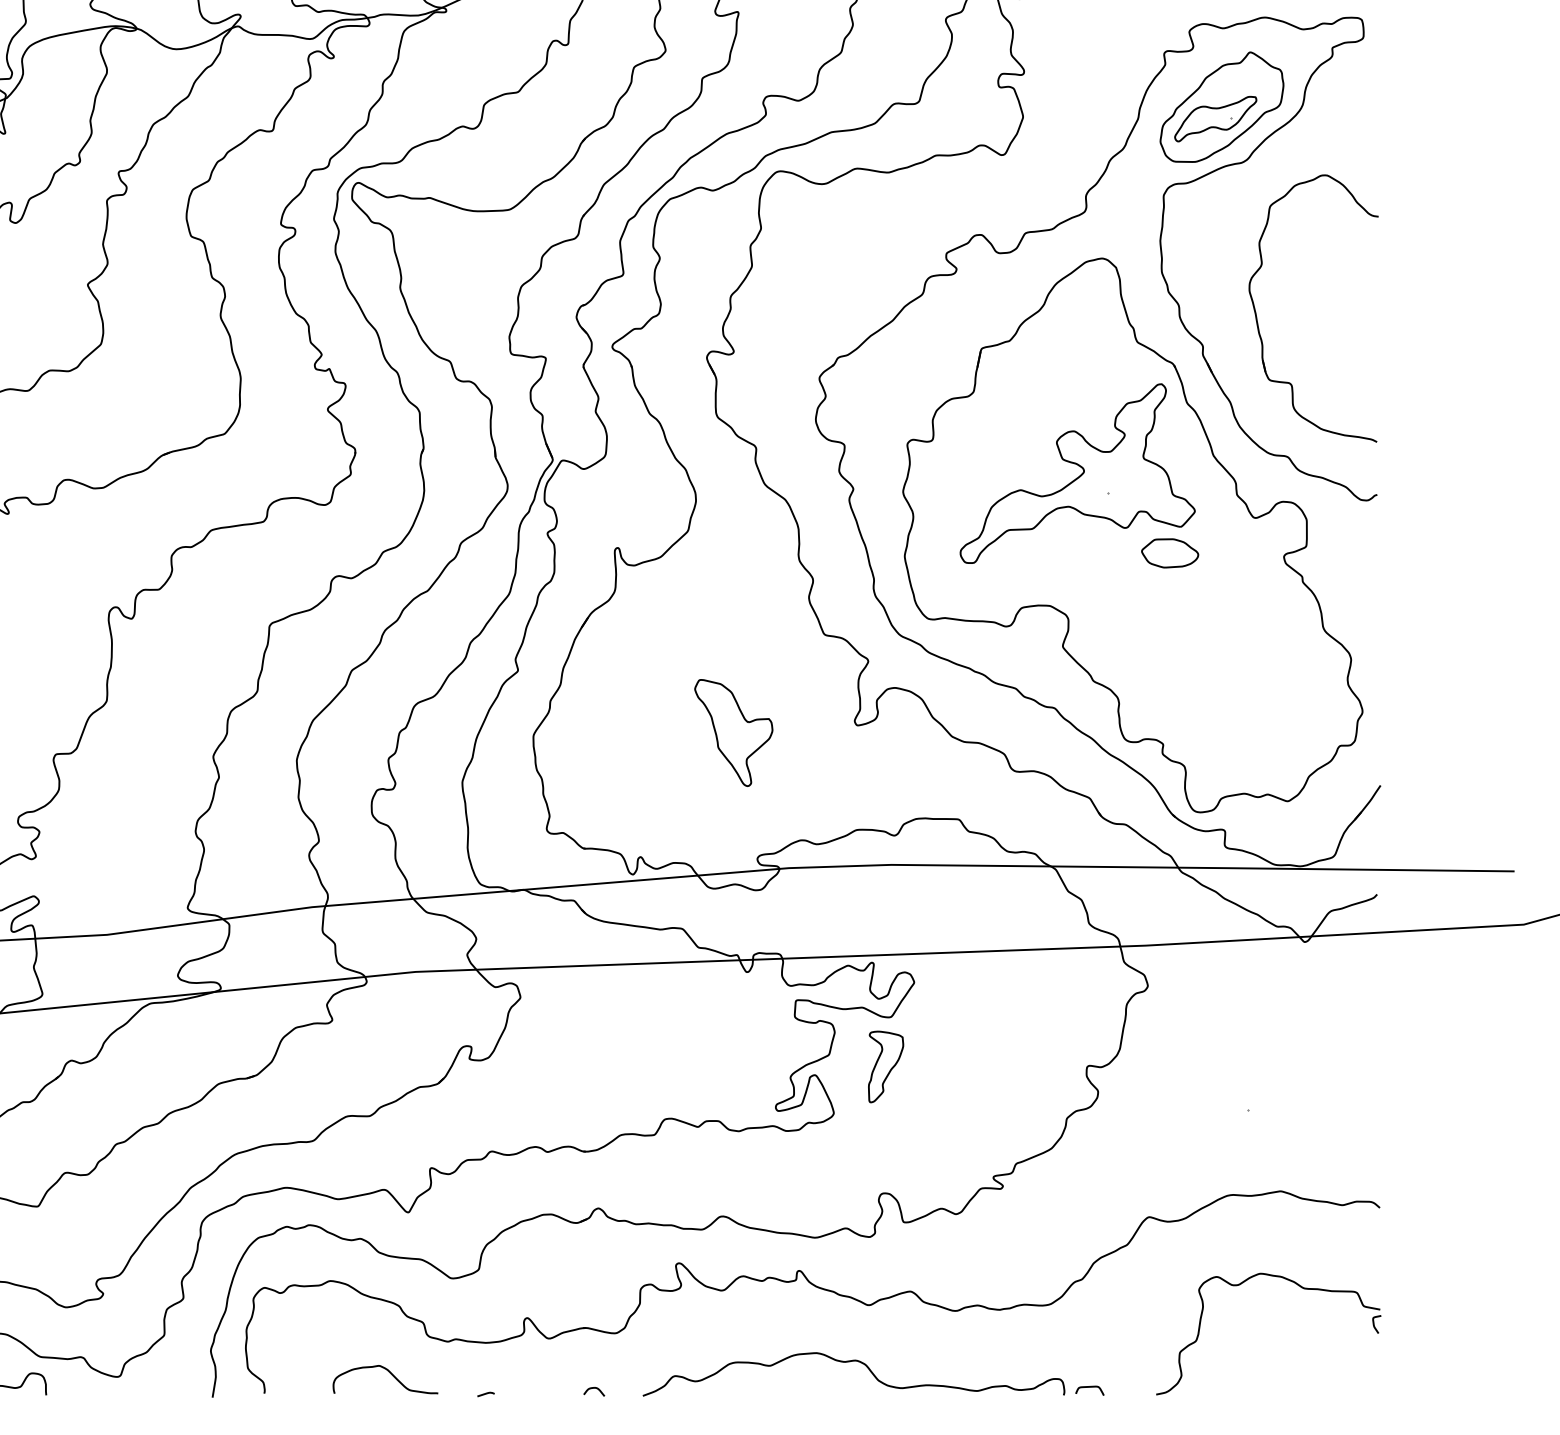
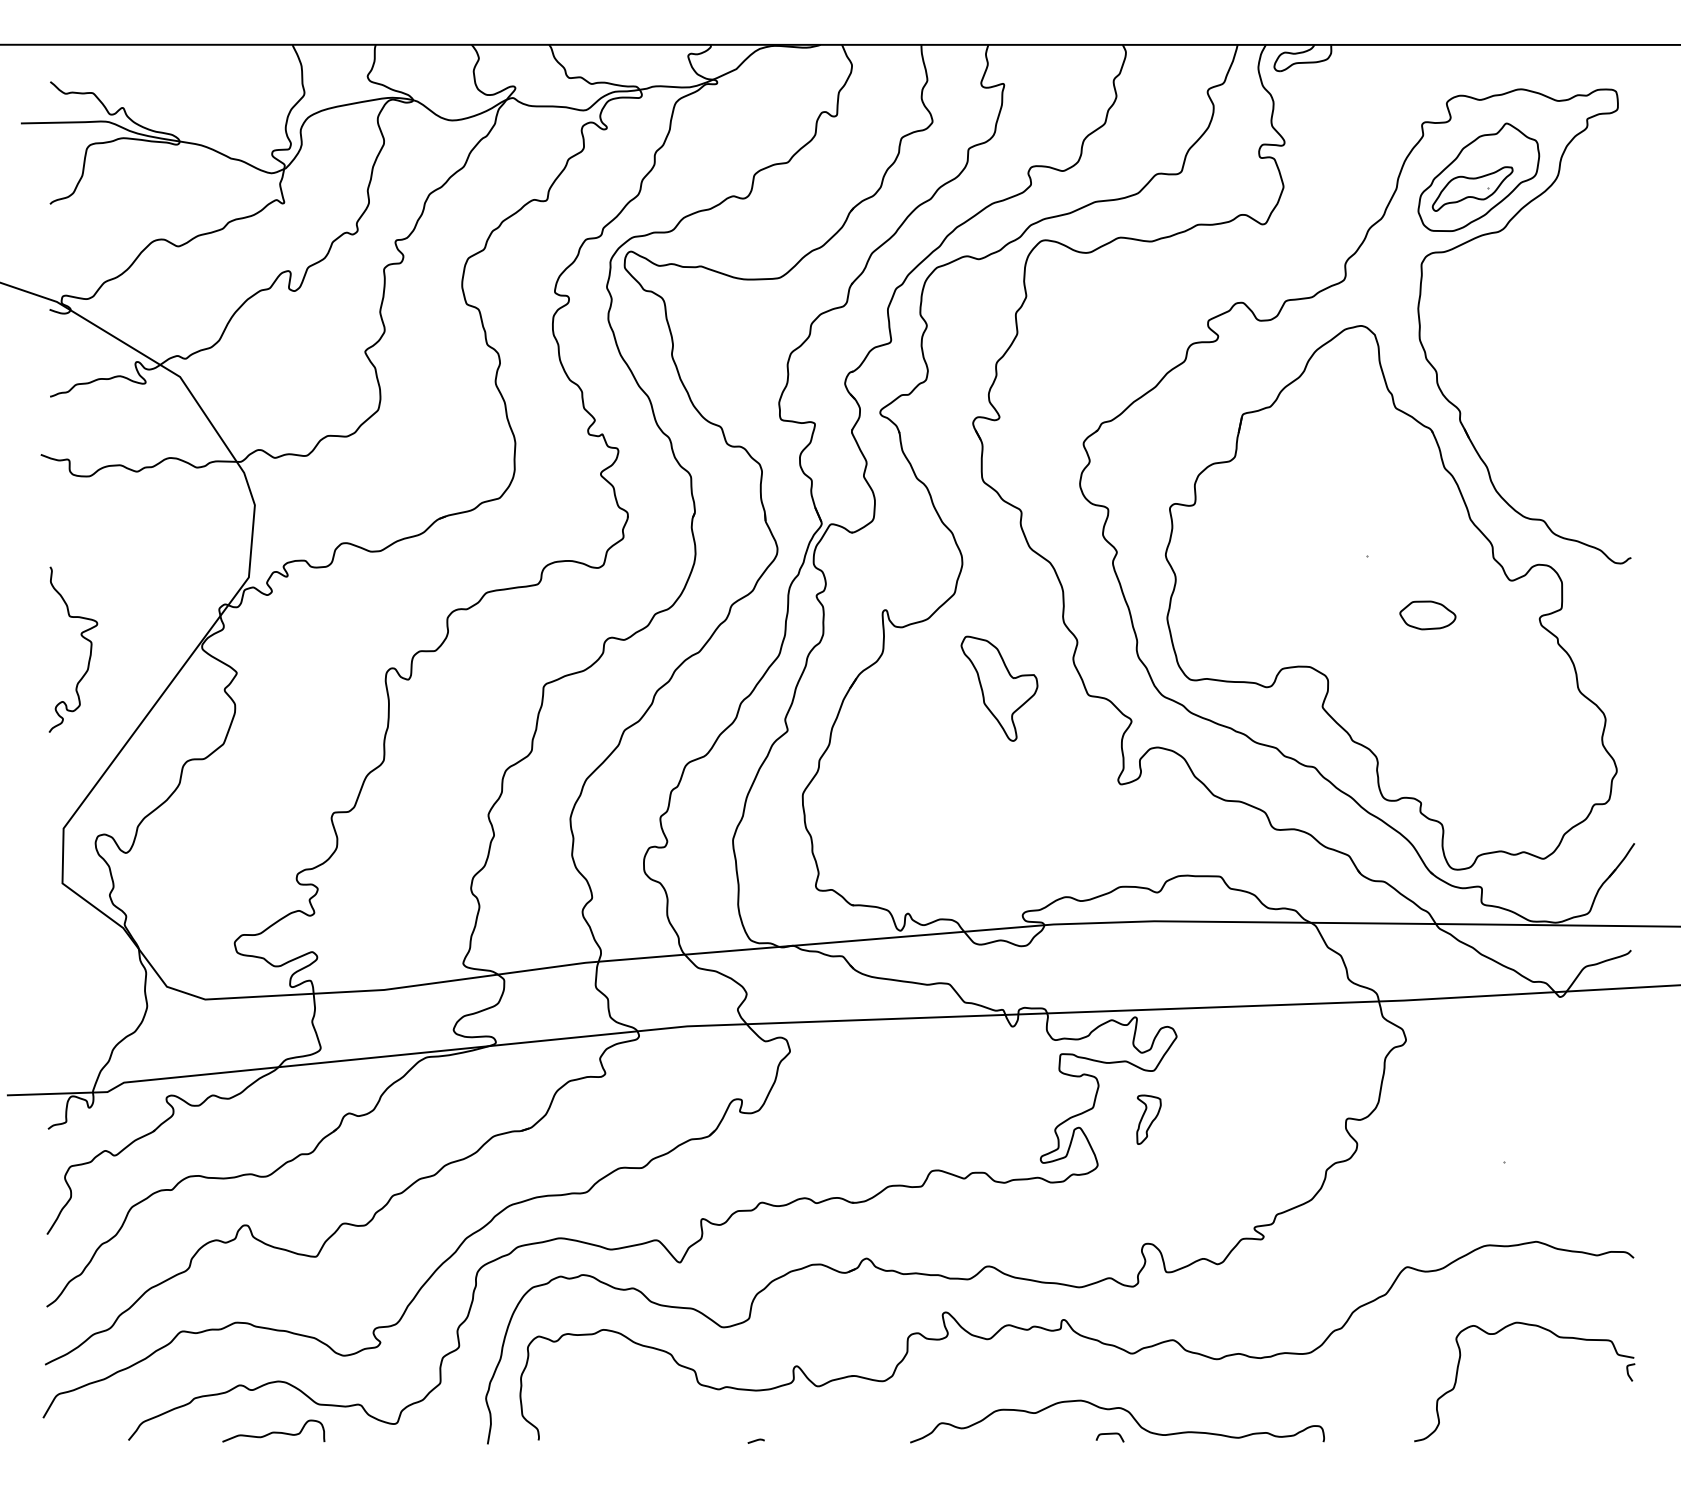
part: (1257, 316) -> (1513, 382), removed
part: (1078, 472) -> (1337, 536), removed
part: (733, 732) -> (999, 688), moved
part: (885, 1066) -> (1148, 1119), size x0.7
curve: (390, 1374) -> (662, 1421), removed
curve: (1089, 1387) -> (1109, 1434), moved
curve: (594, 1388) -> (862, 1435), removed

